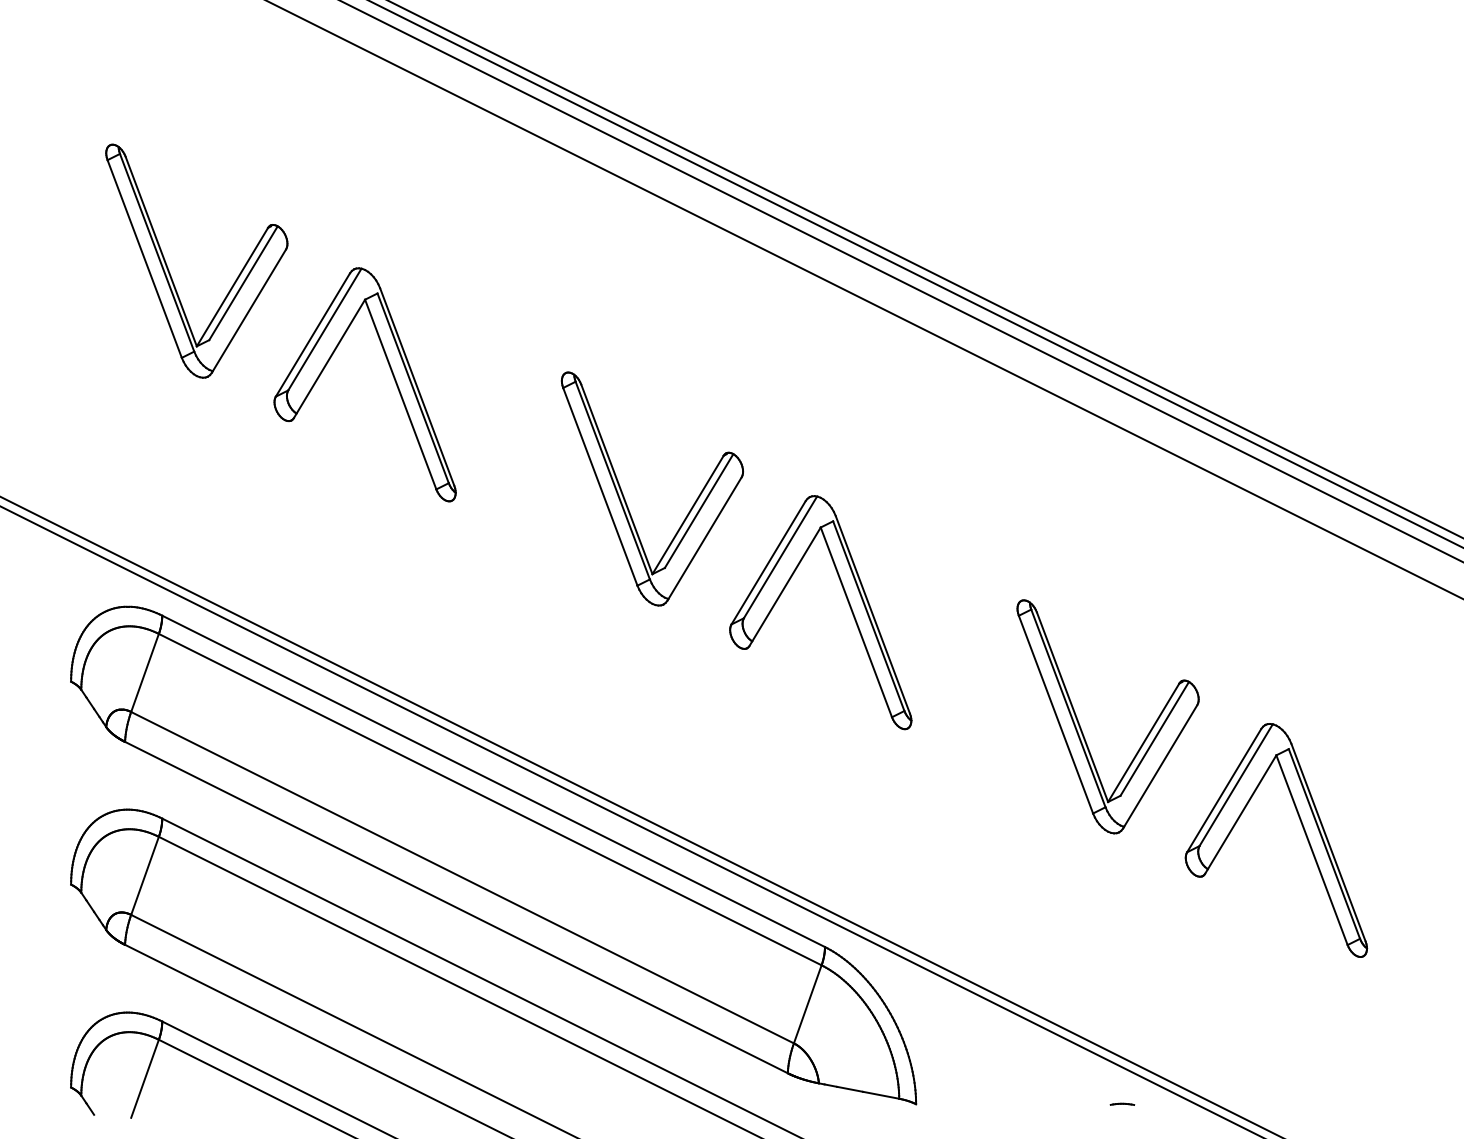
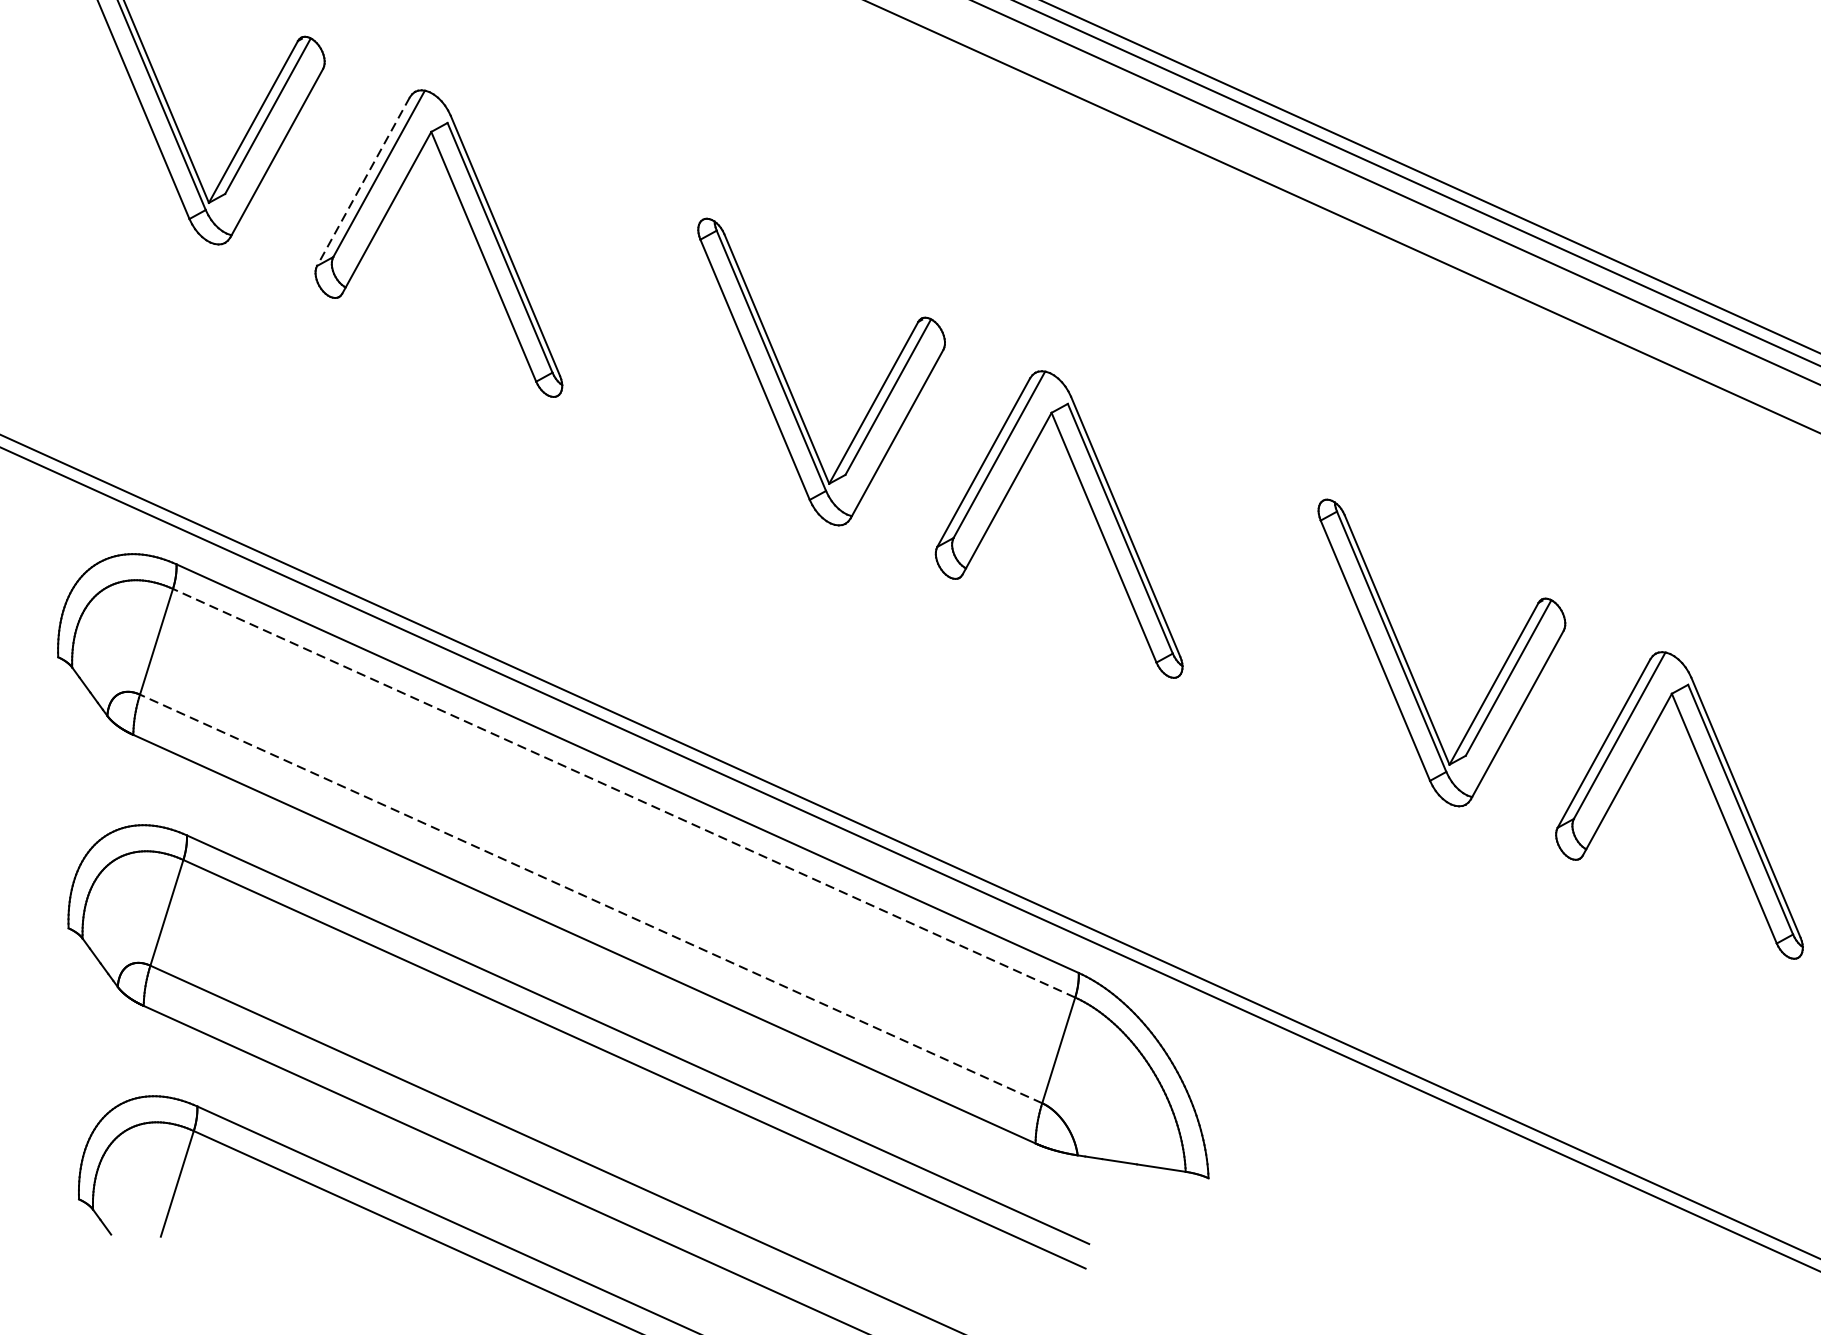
line: (312, 335) -> (362, 182), solid -> dashed
line: (489, 799) -> (623, 793), solid -> dashed
line: (462, 877) -> (591, 898), solid -> dashed
line: (1122, 1103) -> (1484, 1166), removed

